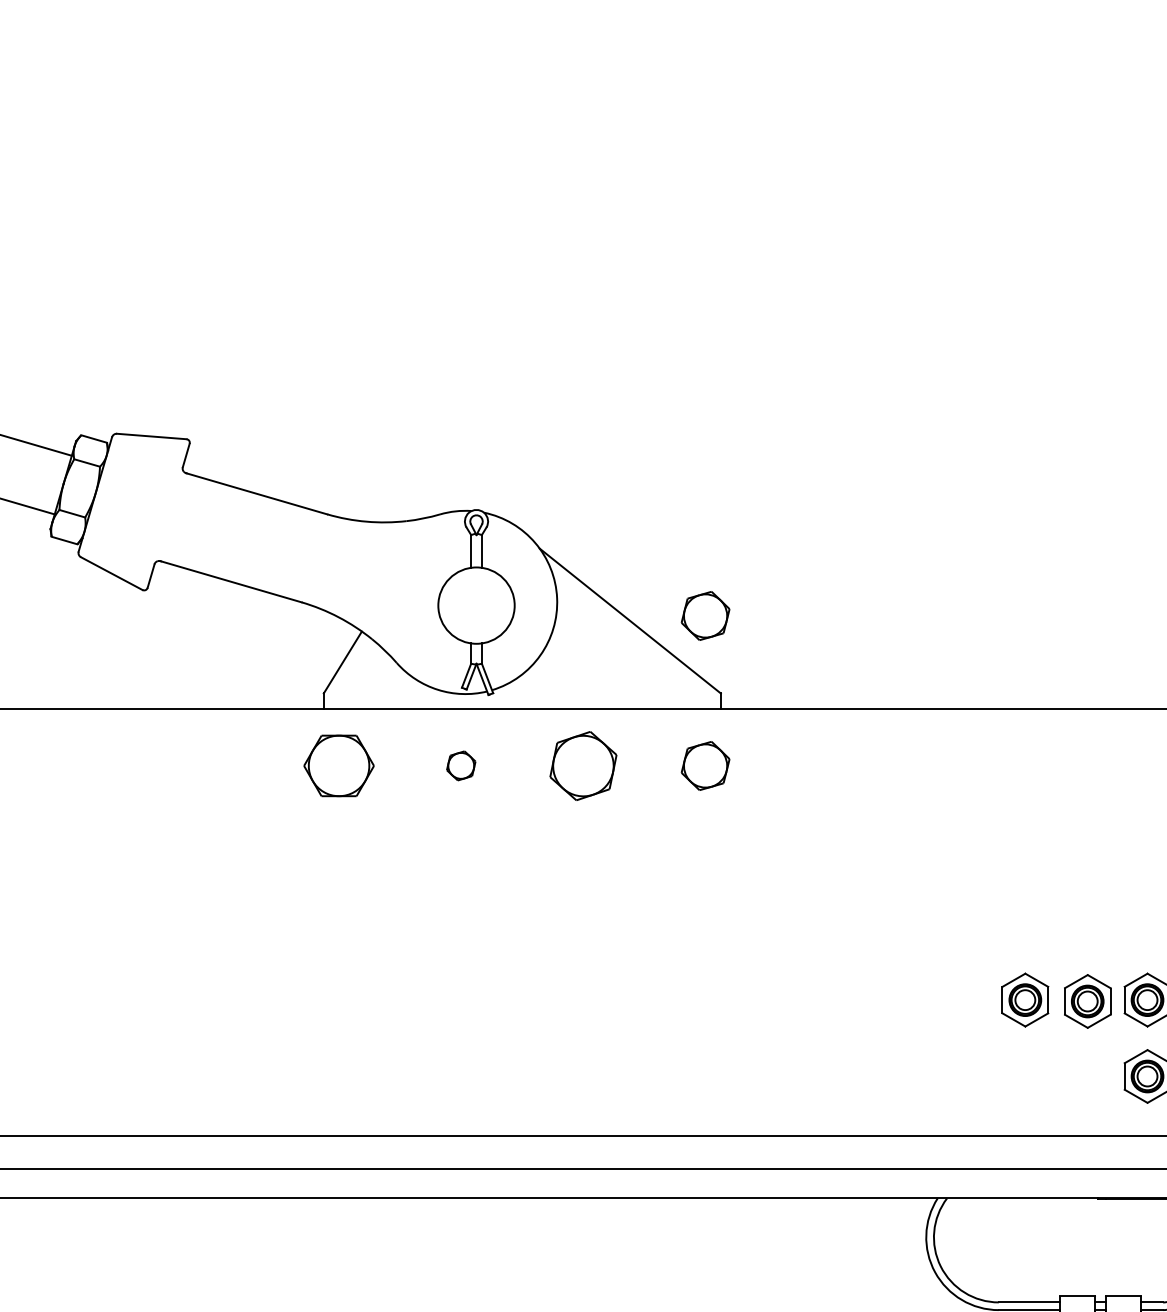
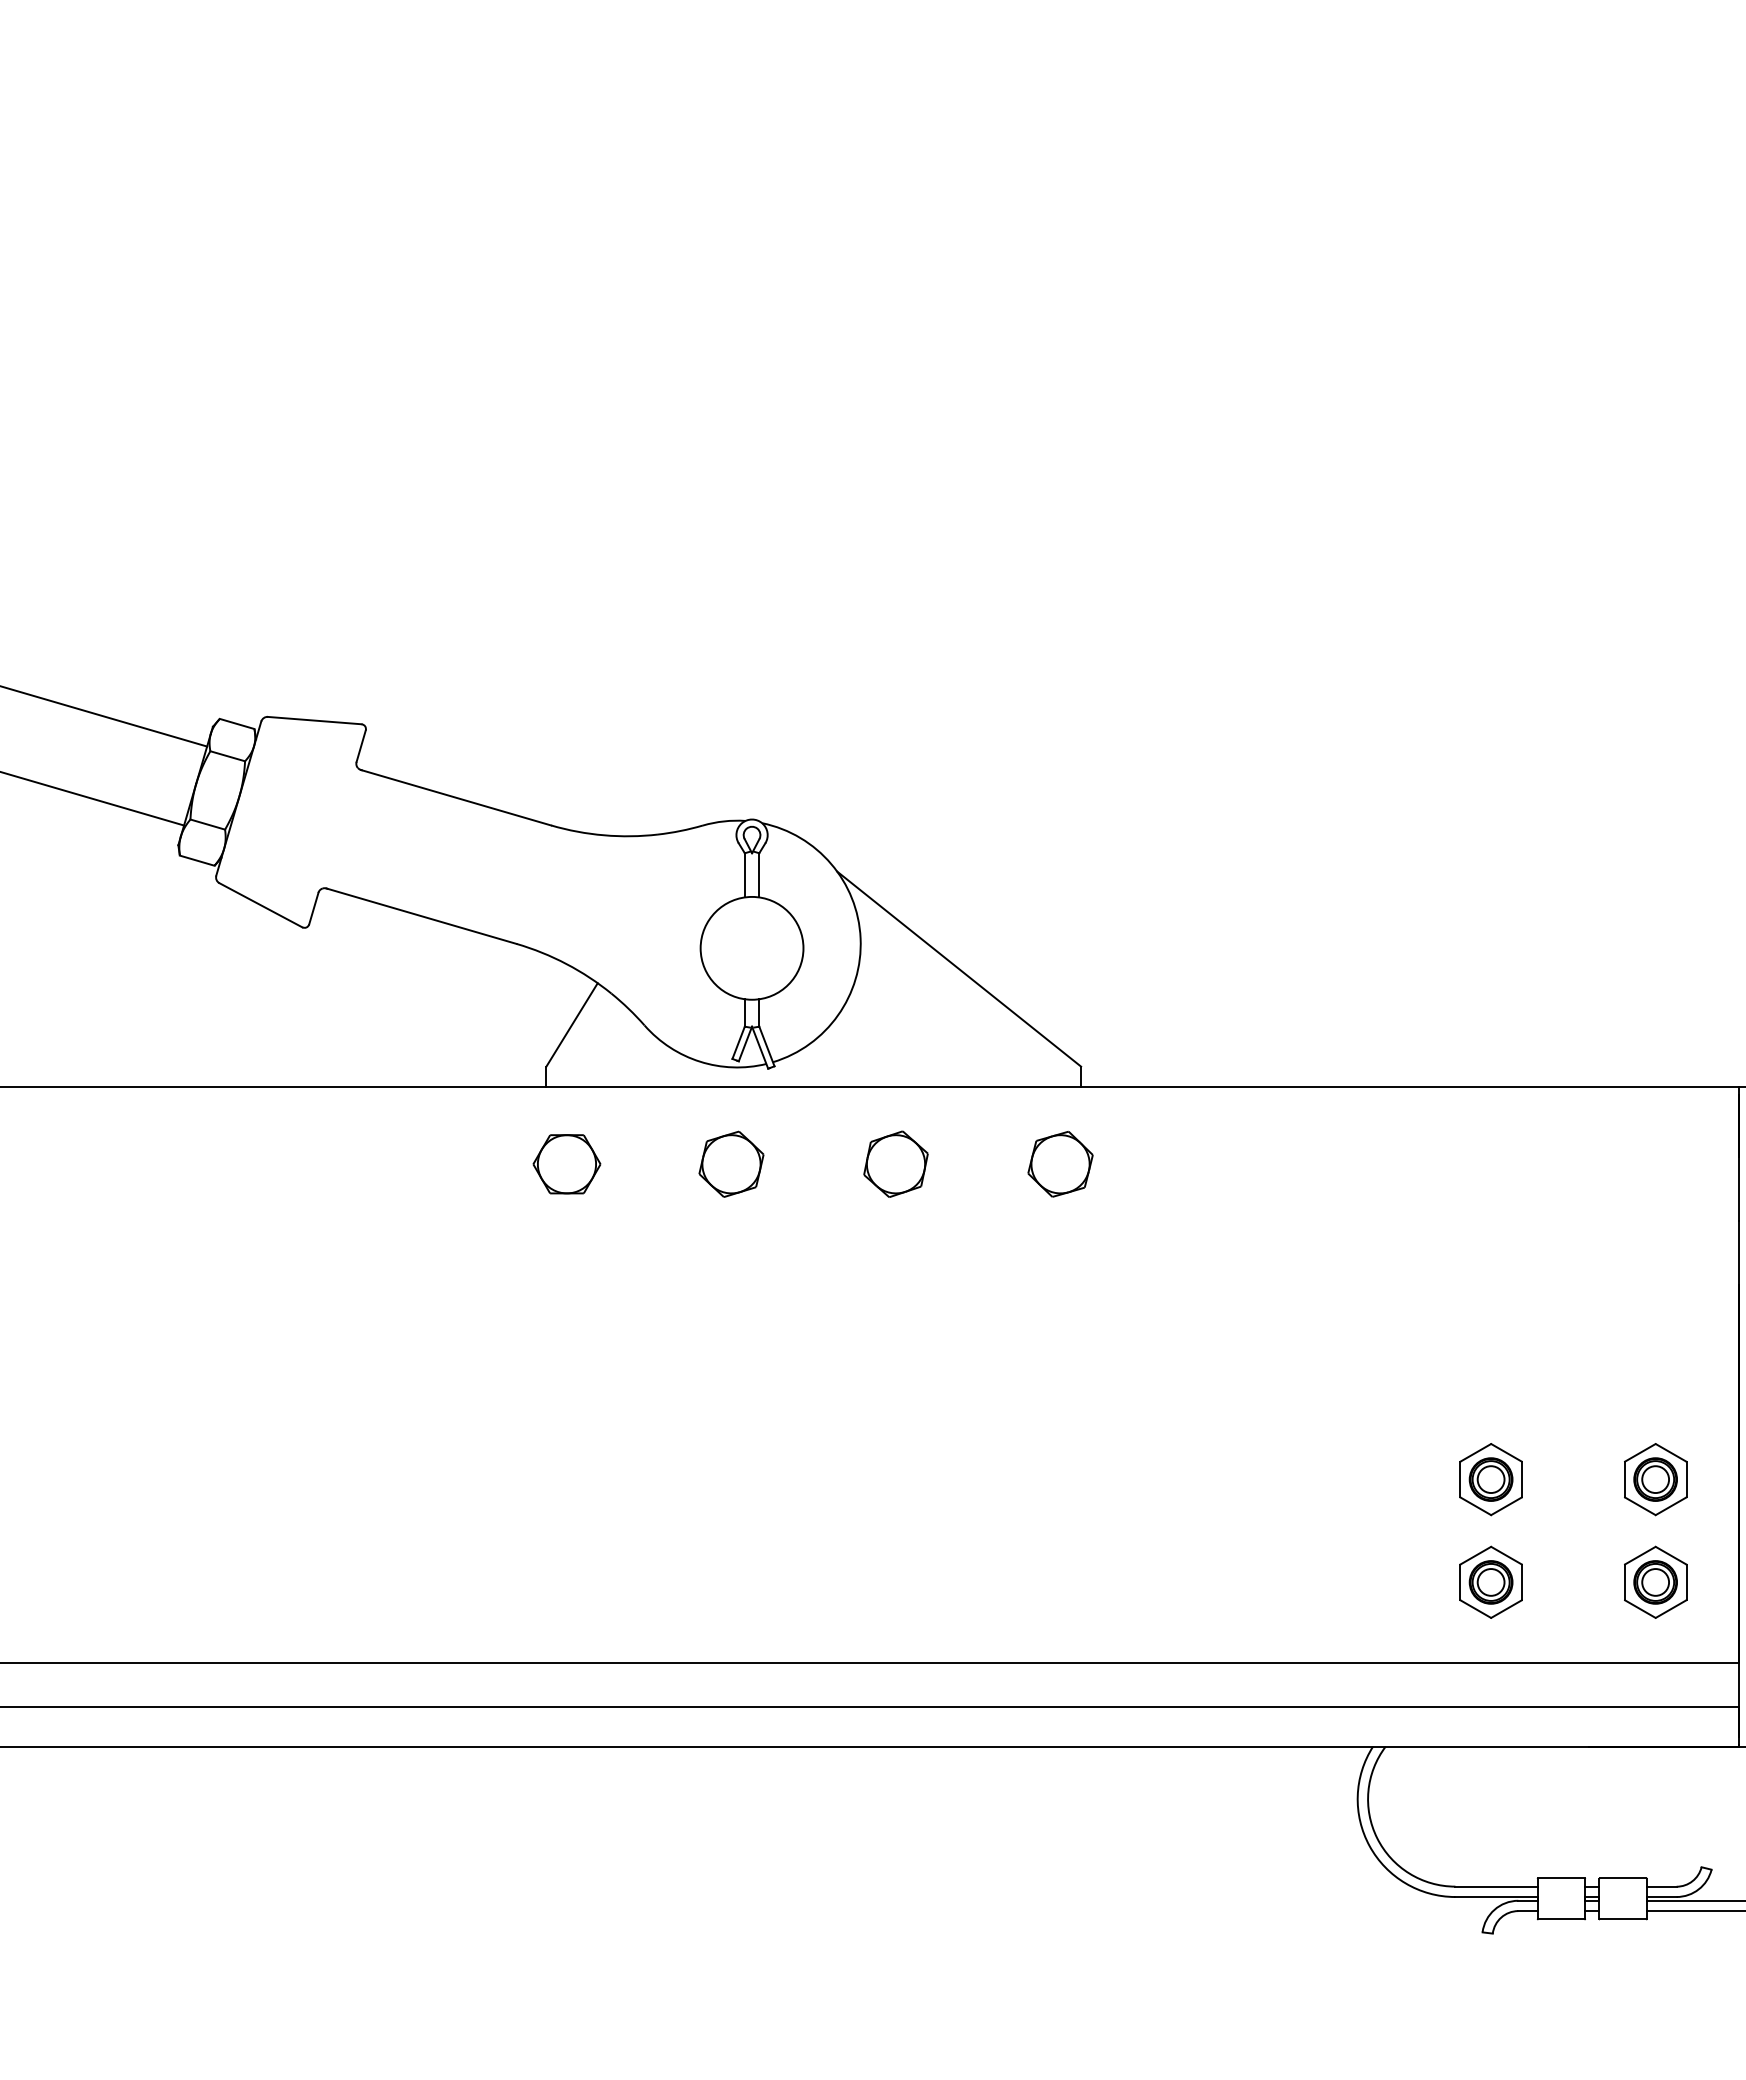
part: (705, 616) -> (1060, 962), removed
part: (461, 765) -> (731, 1163), size x1.67
part: (583, 765) -> (895, 1163), size x0.71
part: (338, 766) -> (566, 1164), size x0.71
part: (1087, 1000) -> (1490, 1581), moved

